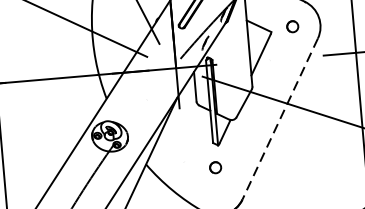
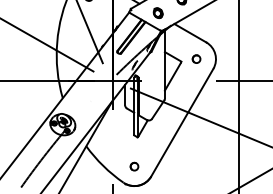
line: (280, 120) -> (182, 123), dashed -> solid
part: (215, 167) -> (134, 166), moved

